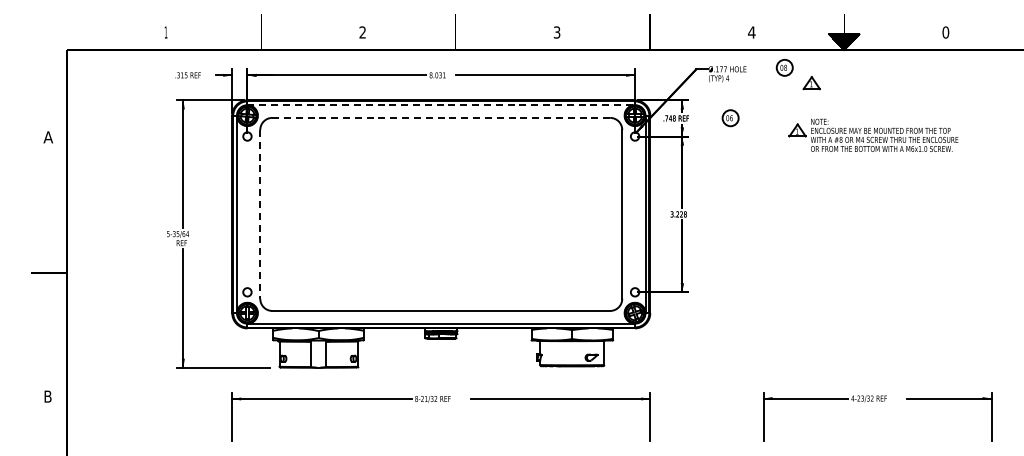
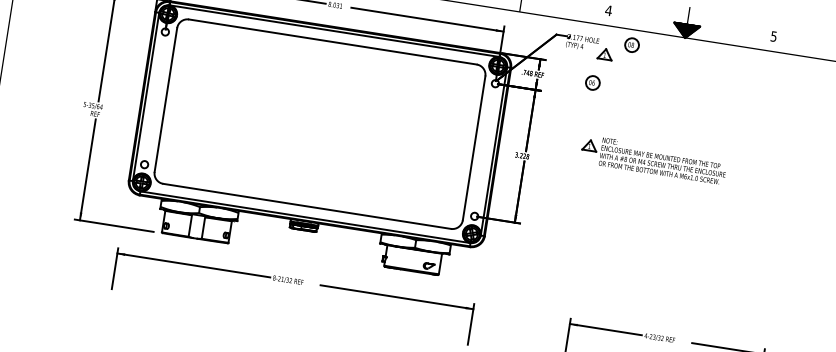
text: (945, 32) -> (773, 36), 0 -> 5
part: (811, 83) -> (605, 54), moved
line: (441, 105) -> (334, 31), dashed -> solid
line: (441, 117) -> (333, 41), dashed -> solid
part: (730, 118) -> (592, 83), moved
part: (873, 134) -> (654, 159), moved
line: (260, 214) -> (166, 100), dashed -> solid

